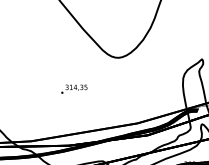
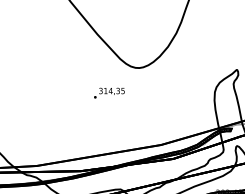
text: (74, 88) -> (109, 92), moved

